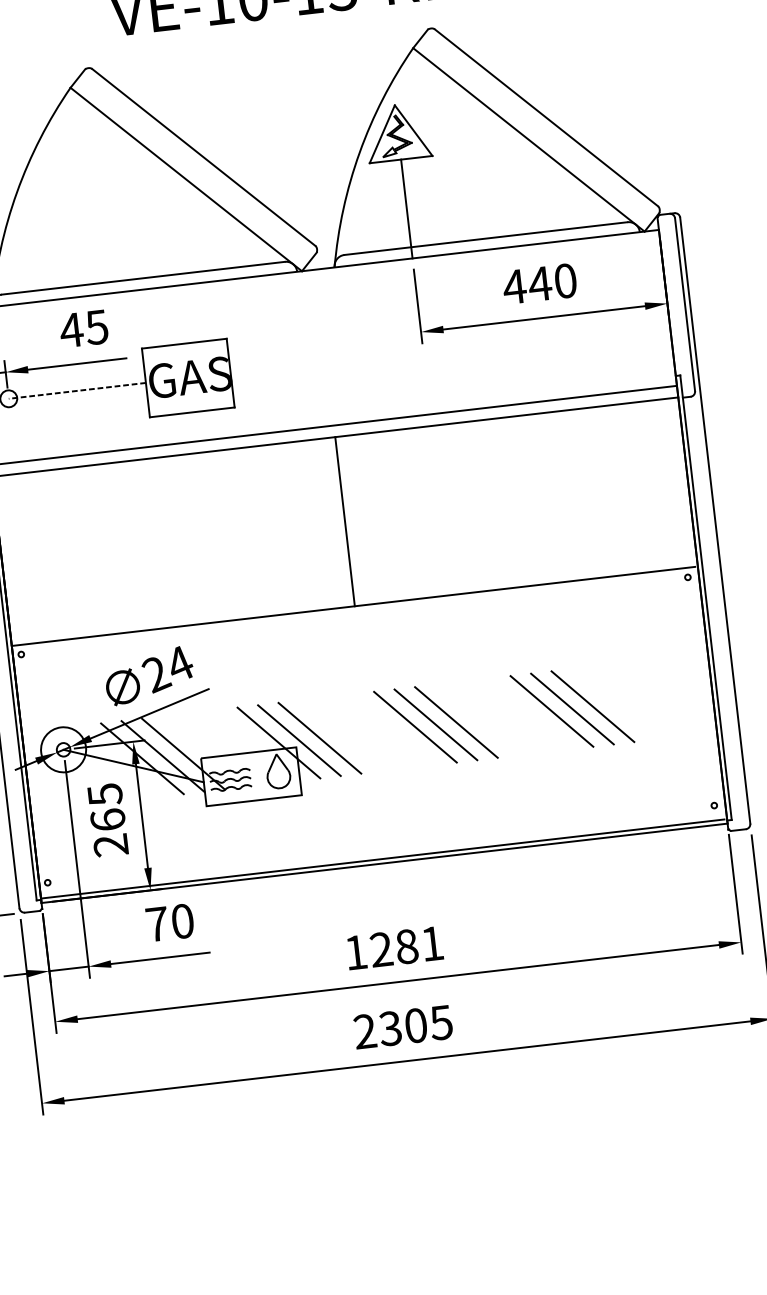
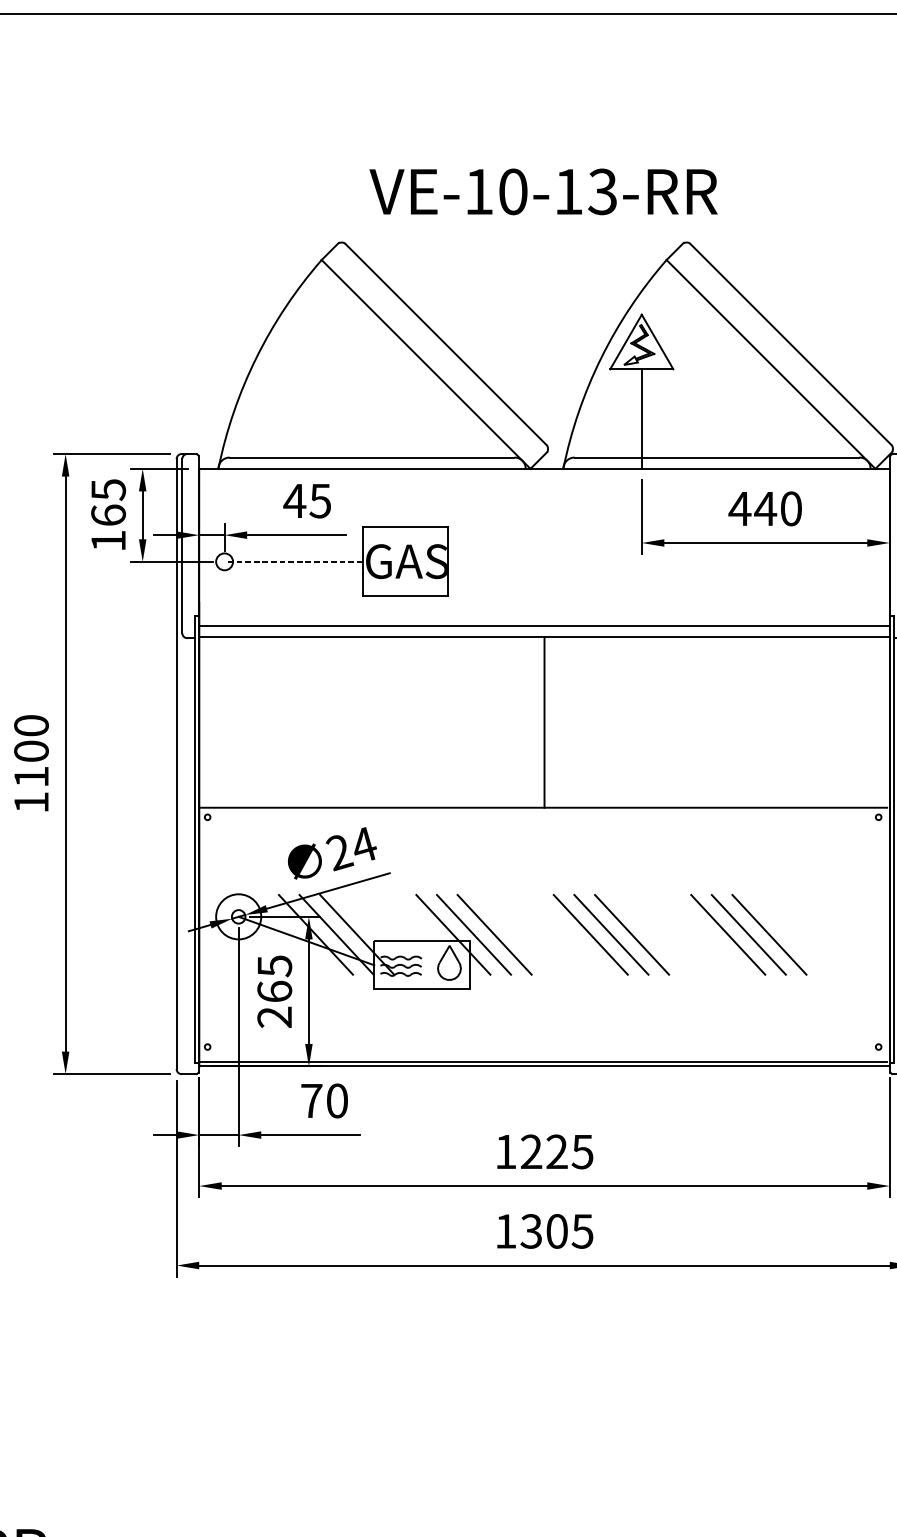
text: (419, 944) -> (569, 1151), 1281 -> 1225
text: (364, 1031) -> (505, 1231), 2305 -> 1305

